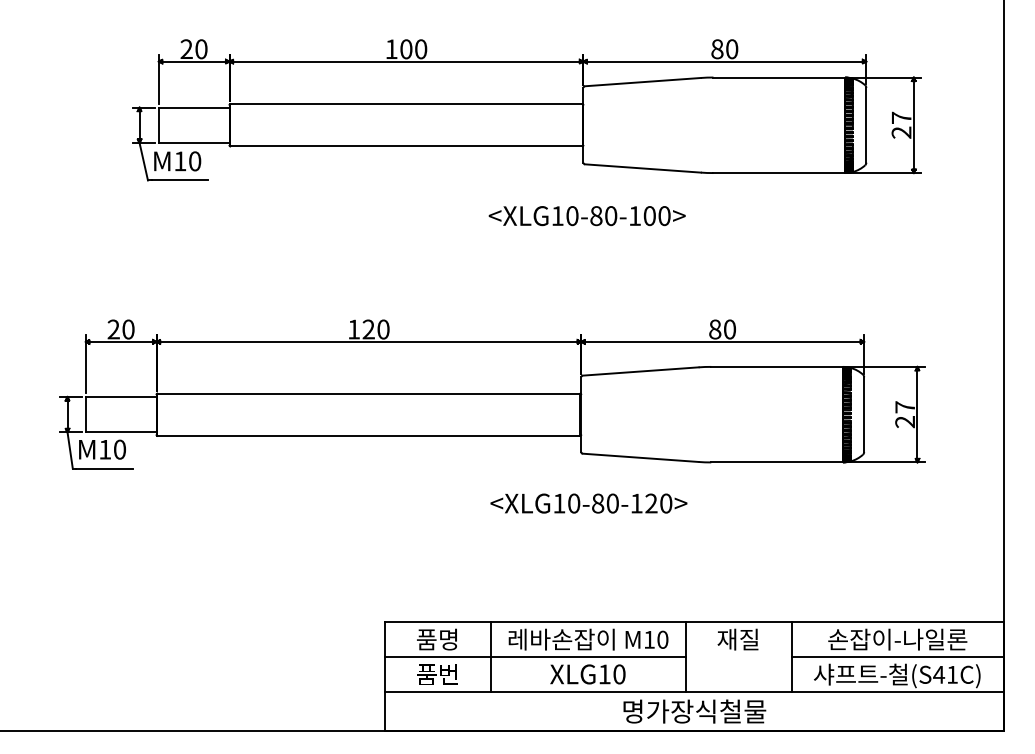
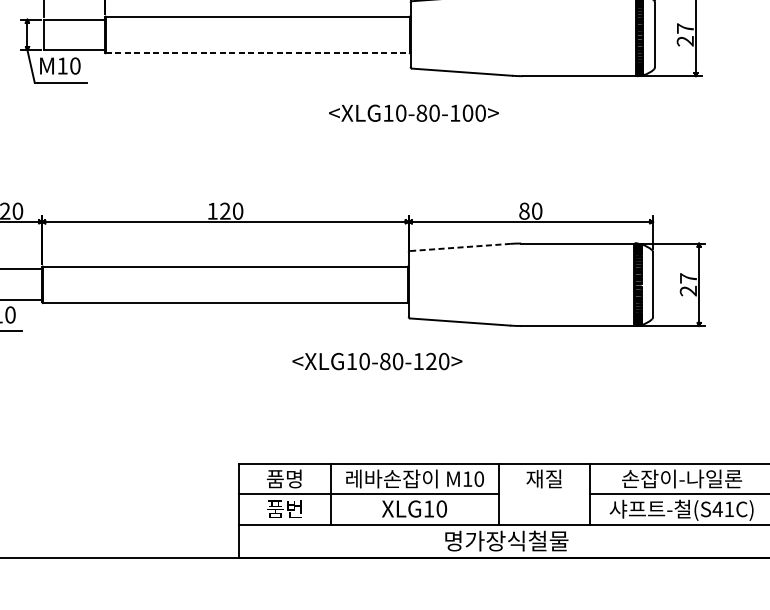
line: (406, 146) -> (257, 53), solid -> dashed
line: (641, 371) -> (460, 247), solid -> dashed
text: (588, 503) -> (377, 361), moved

